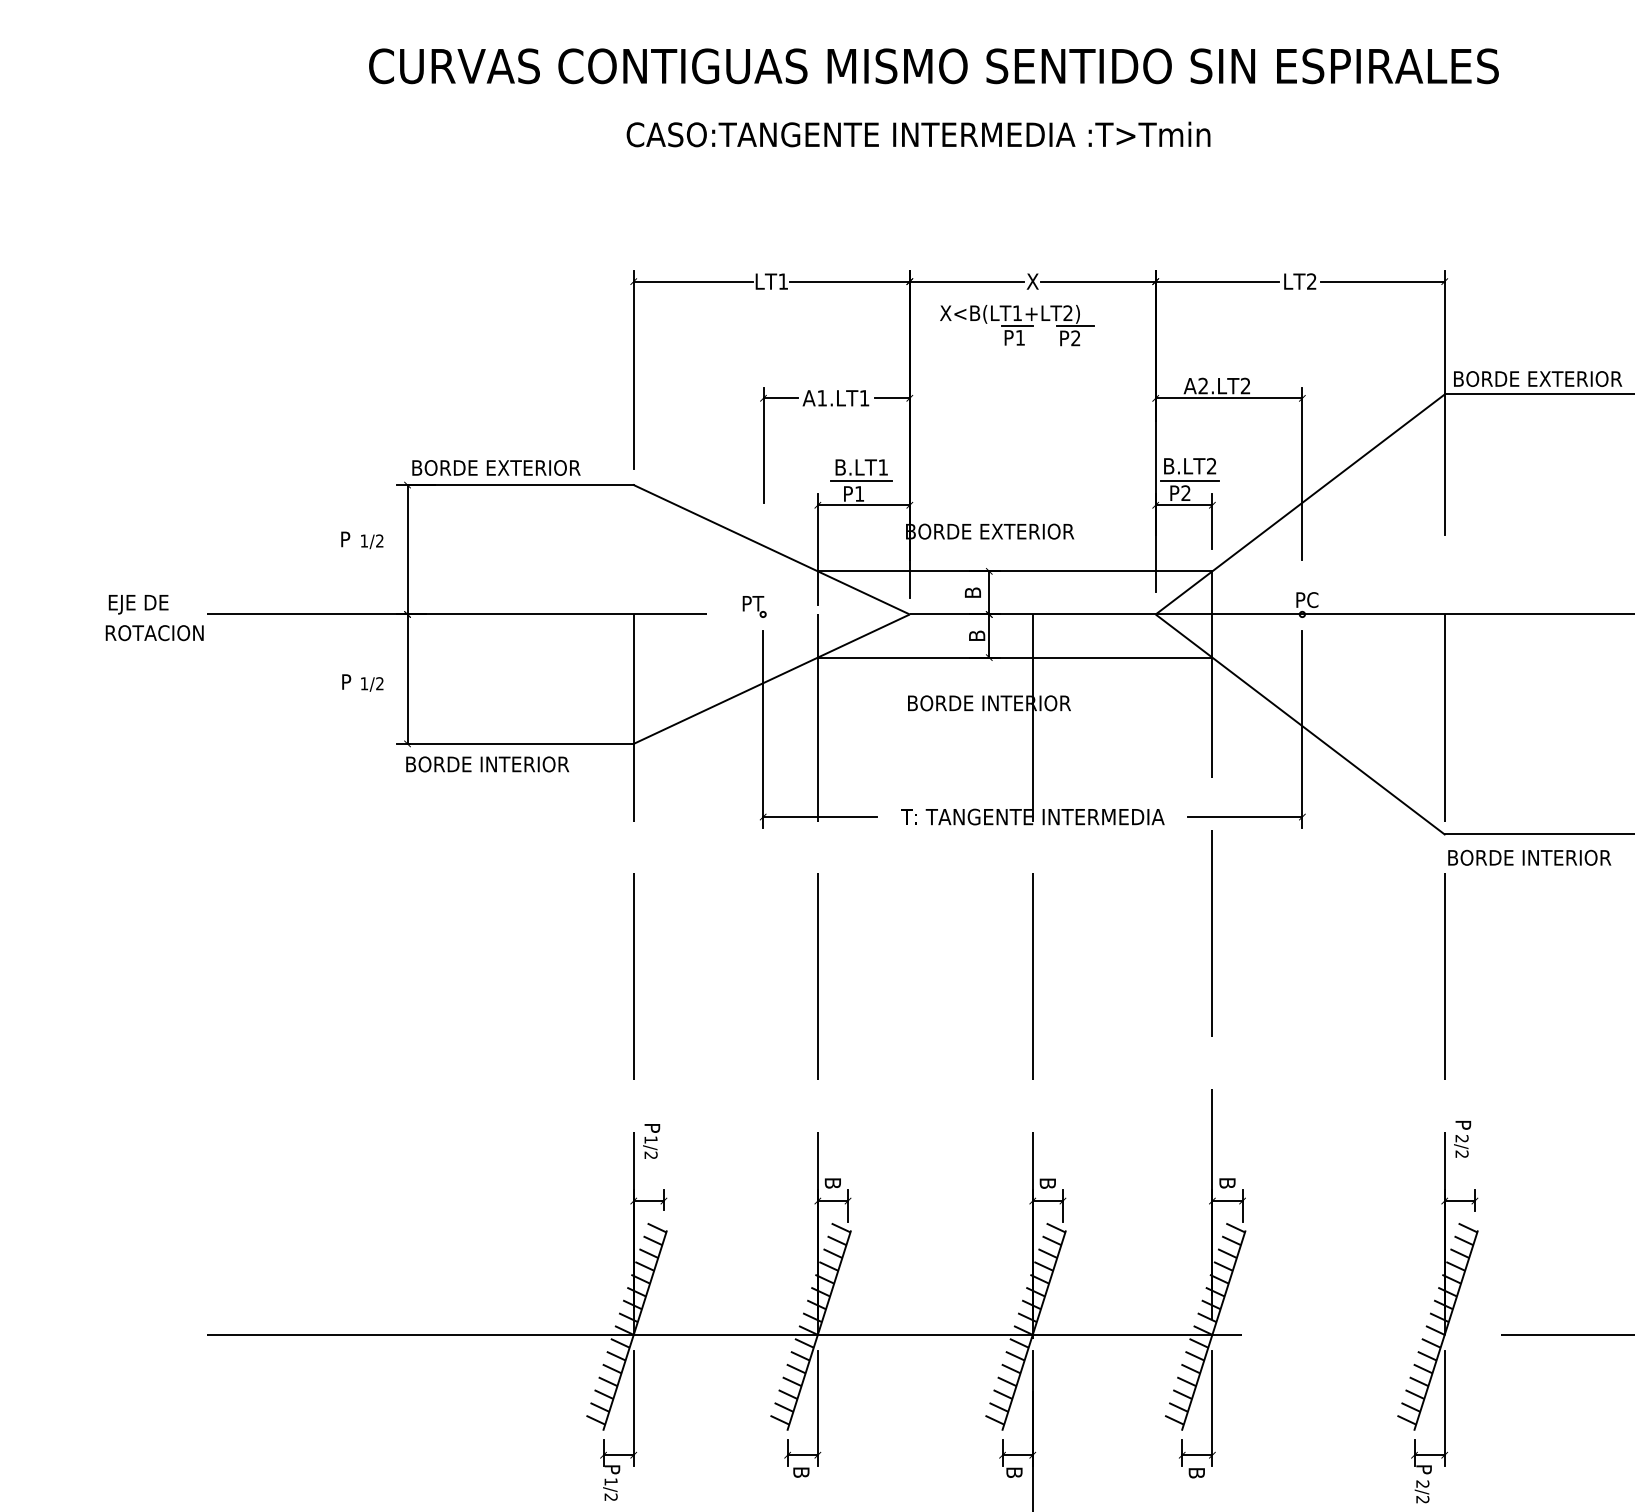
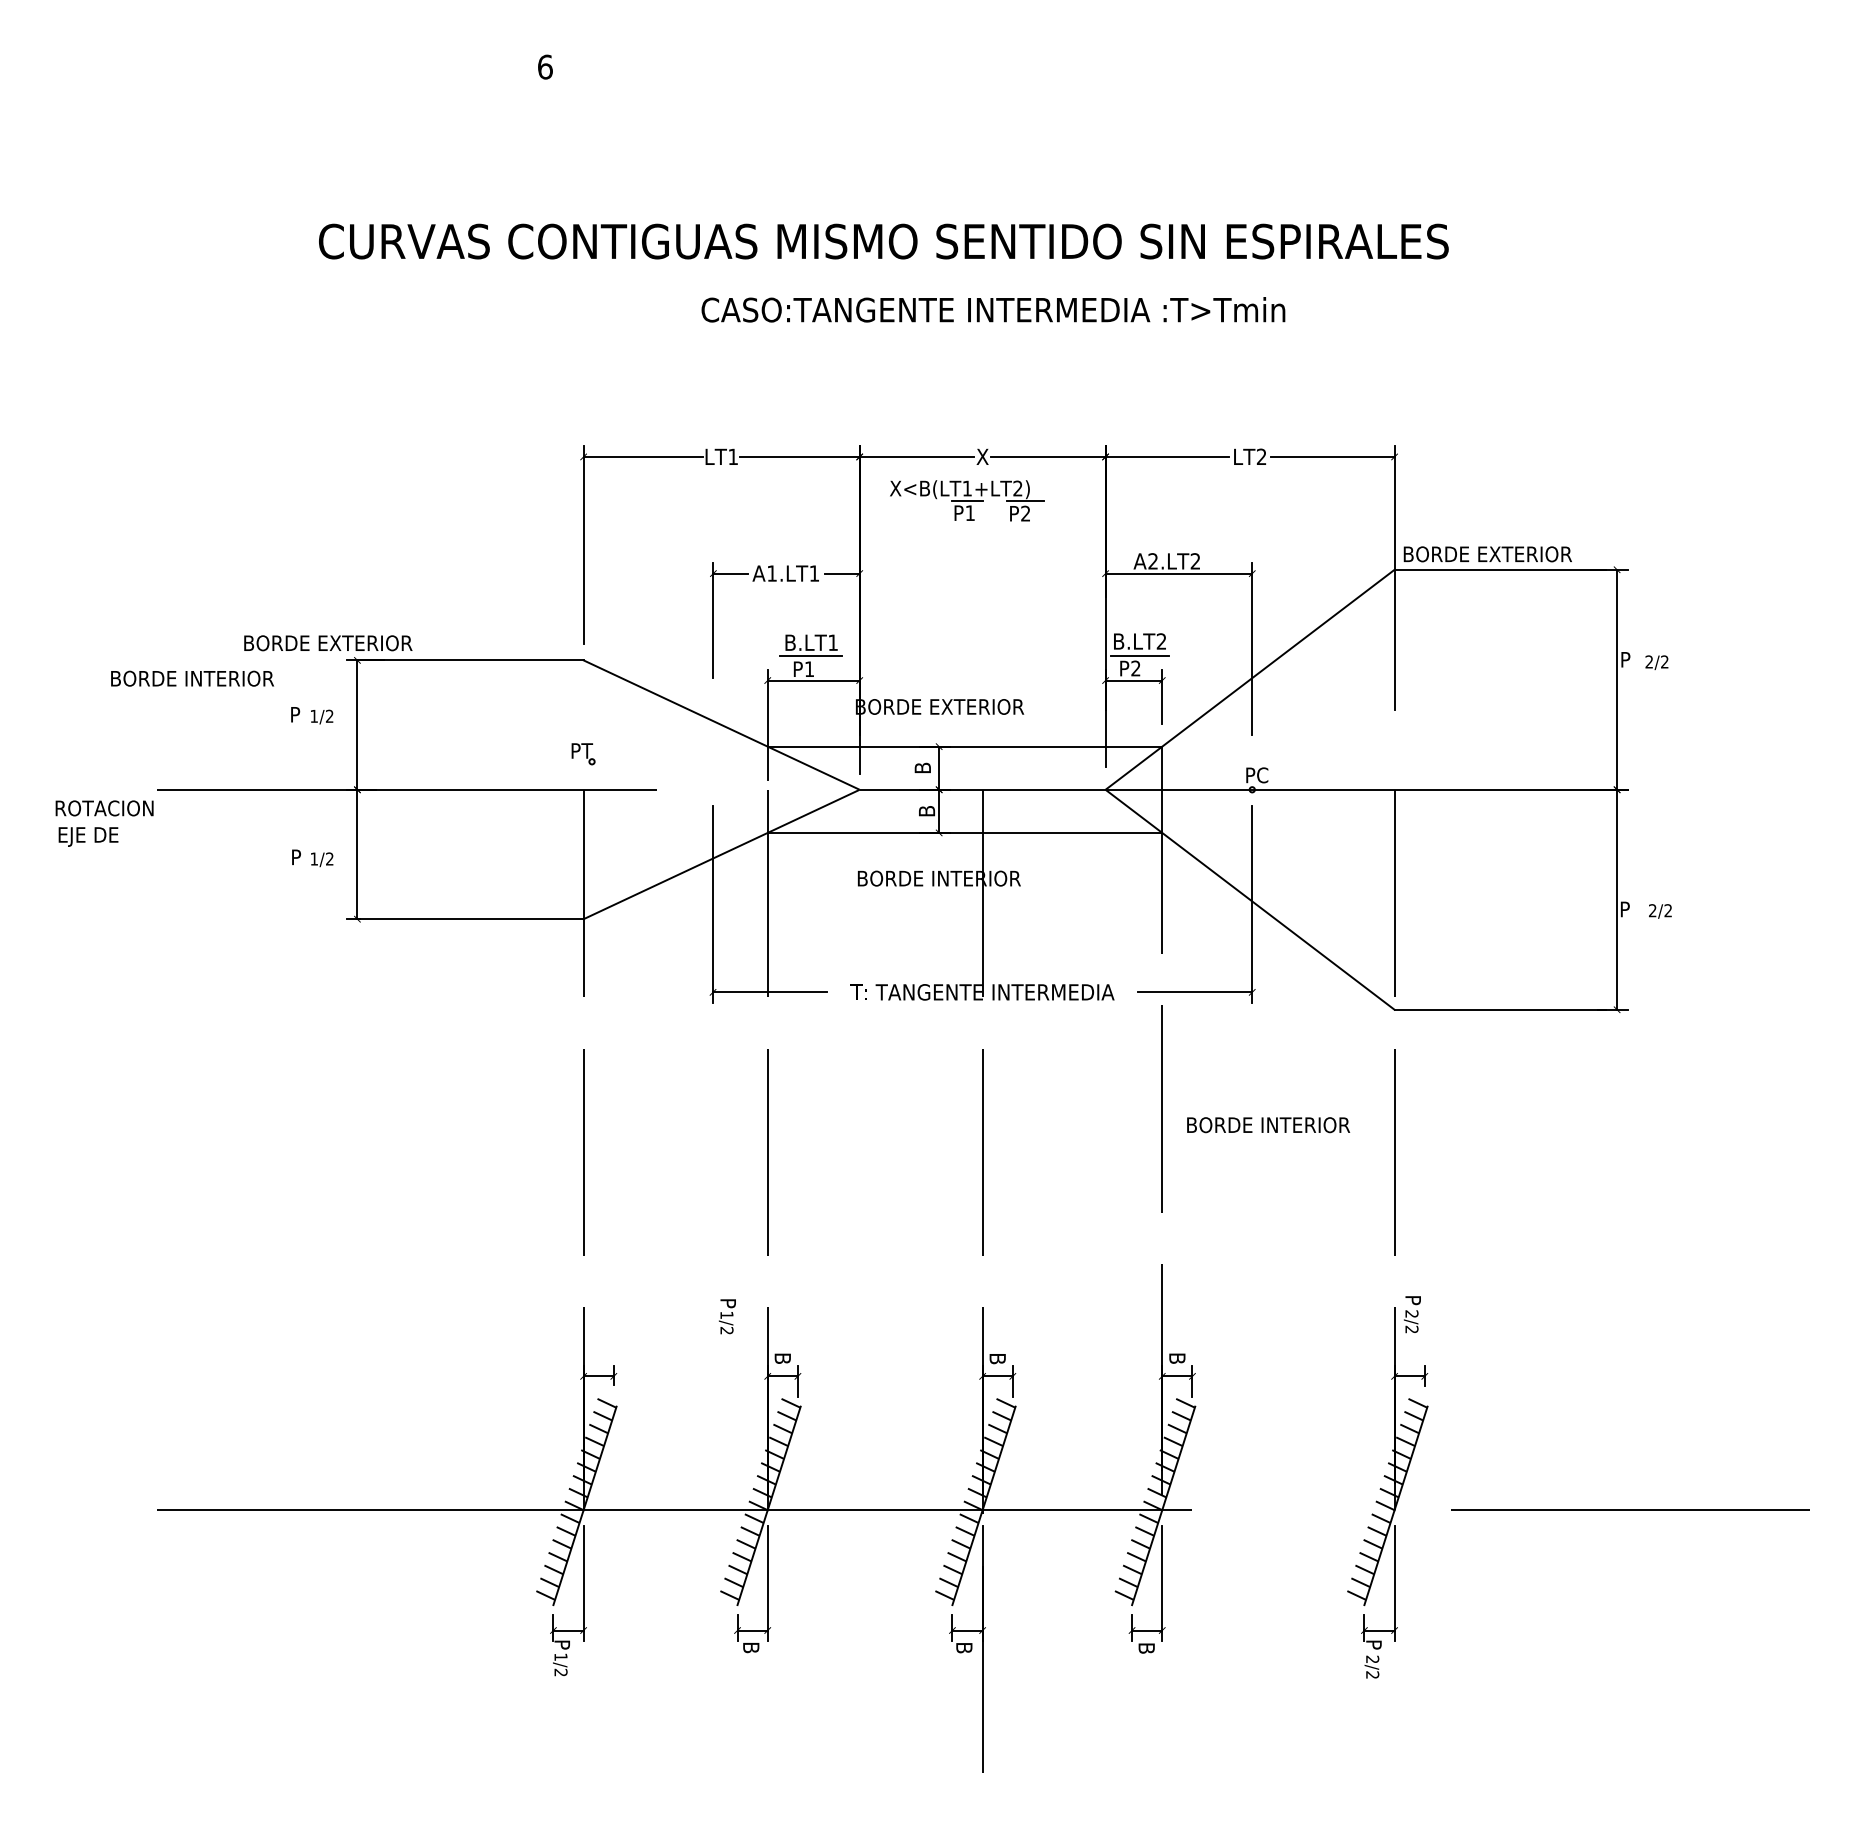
text: (918, 134) -> (993, 309), moved
text: (496, 468) -> (328, 643), moved
text: (138, 604) -> (88, 836), moved
part: (754, 607) -> (583, 754), moved
text: (487, 764) -> (192, 678), moved
text: (1529, 858) -> (1268, 1125), moved
text: (651, 1141) -> (727, 1316), moved

